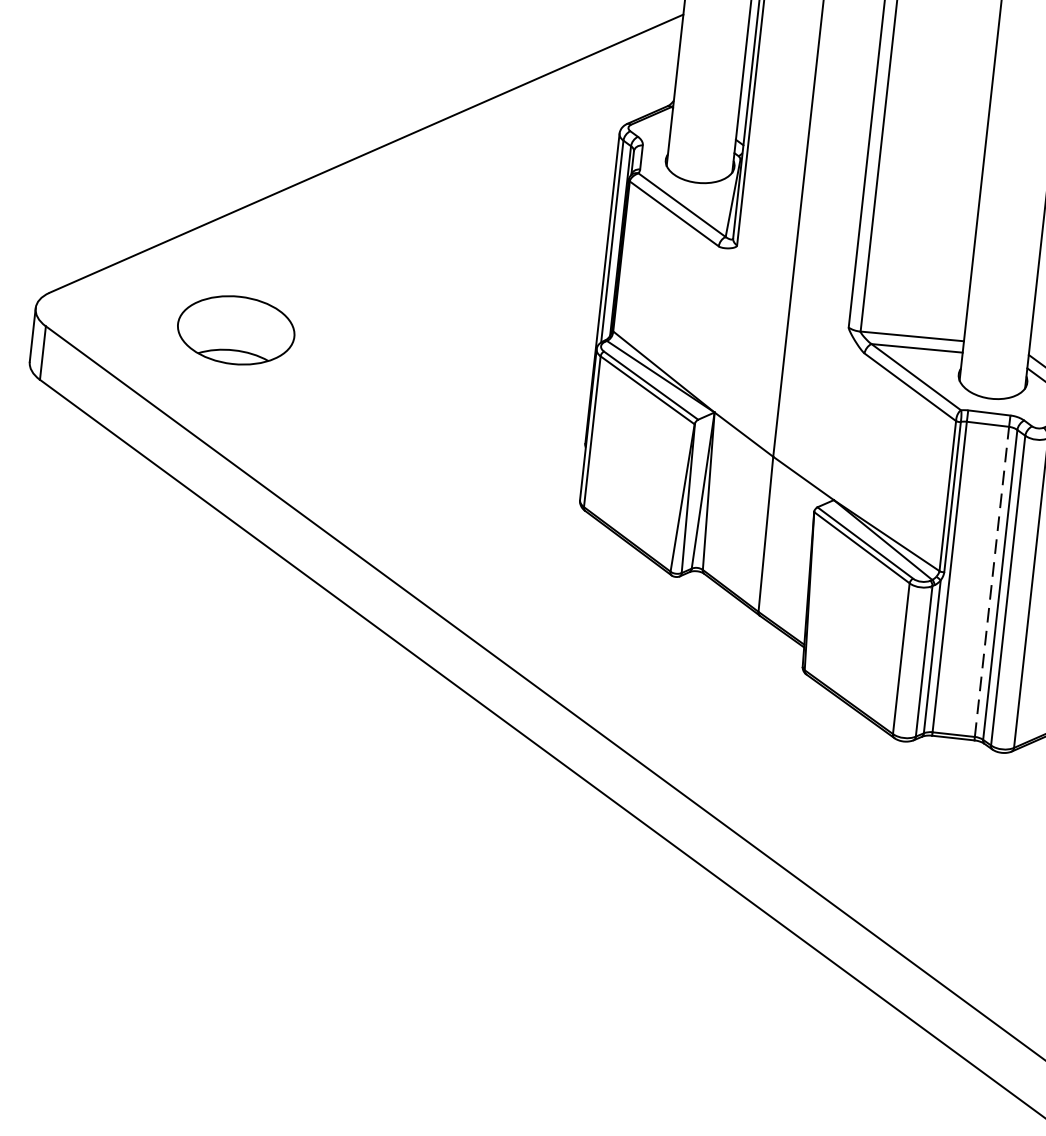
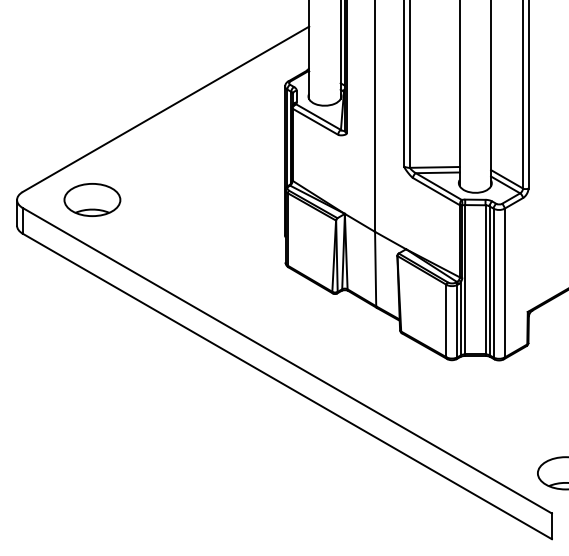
part: (236, 329) -> (92, 199), moved
line: (992, 581) -> (485, 279), dashed -> solid

